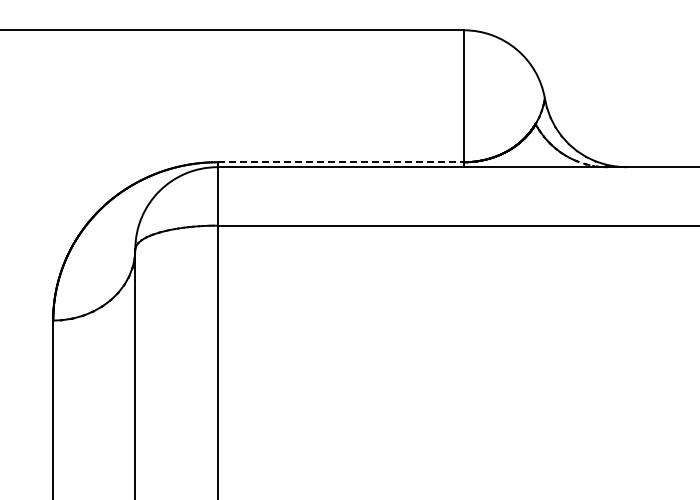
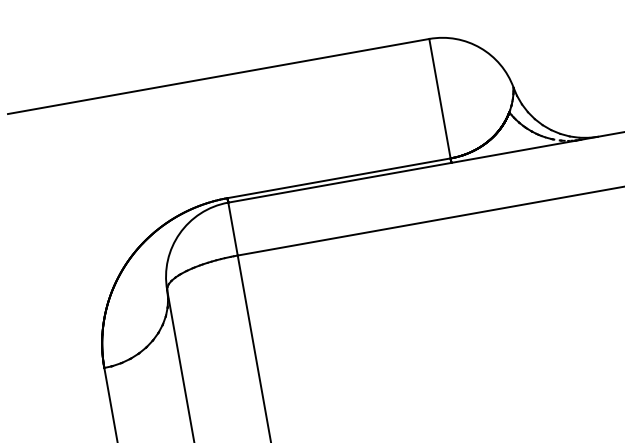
line: (341, 162) -> (339, 178), dashed -> solid

